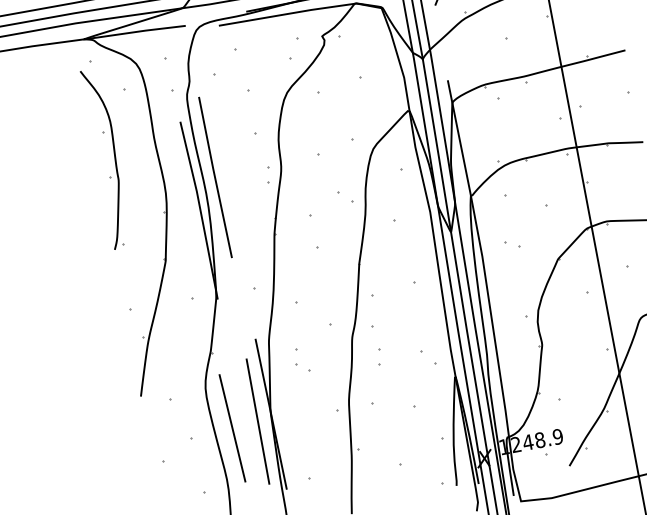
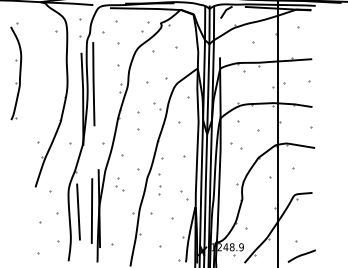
part: (107, 154) -> (16, 71), moved
part: (513, 244) -> (237, 146), size x1.6

